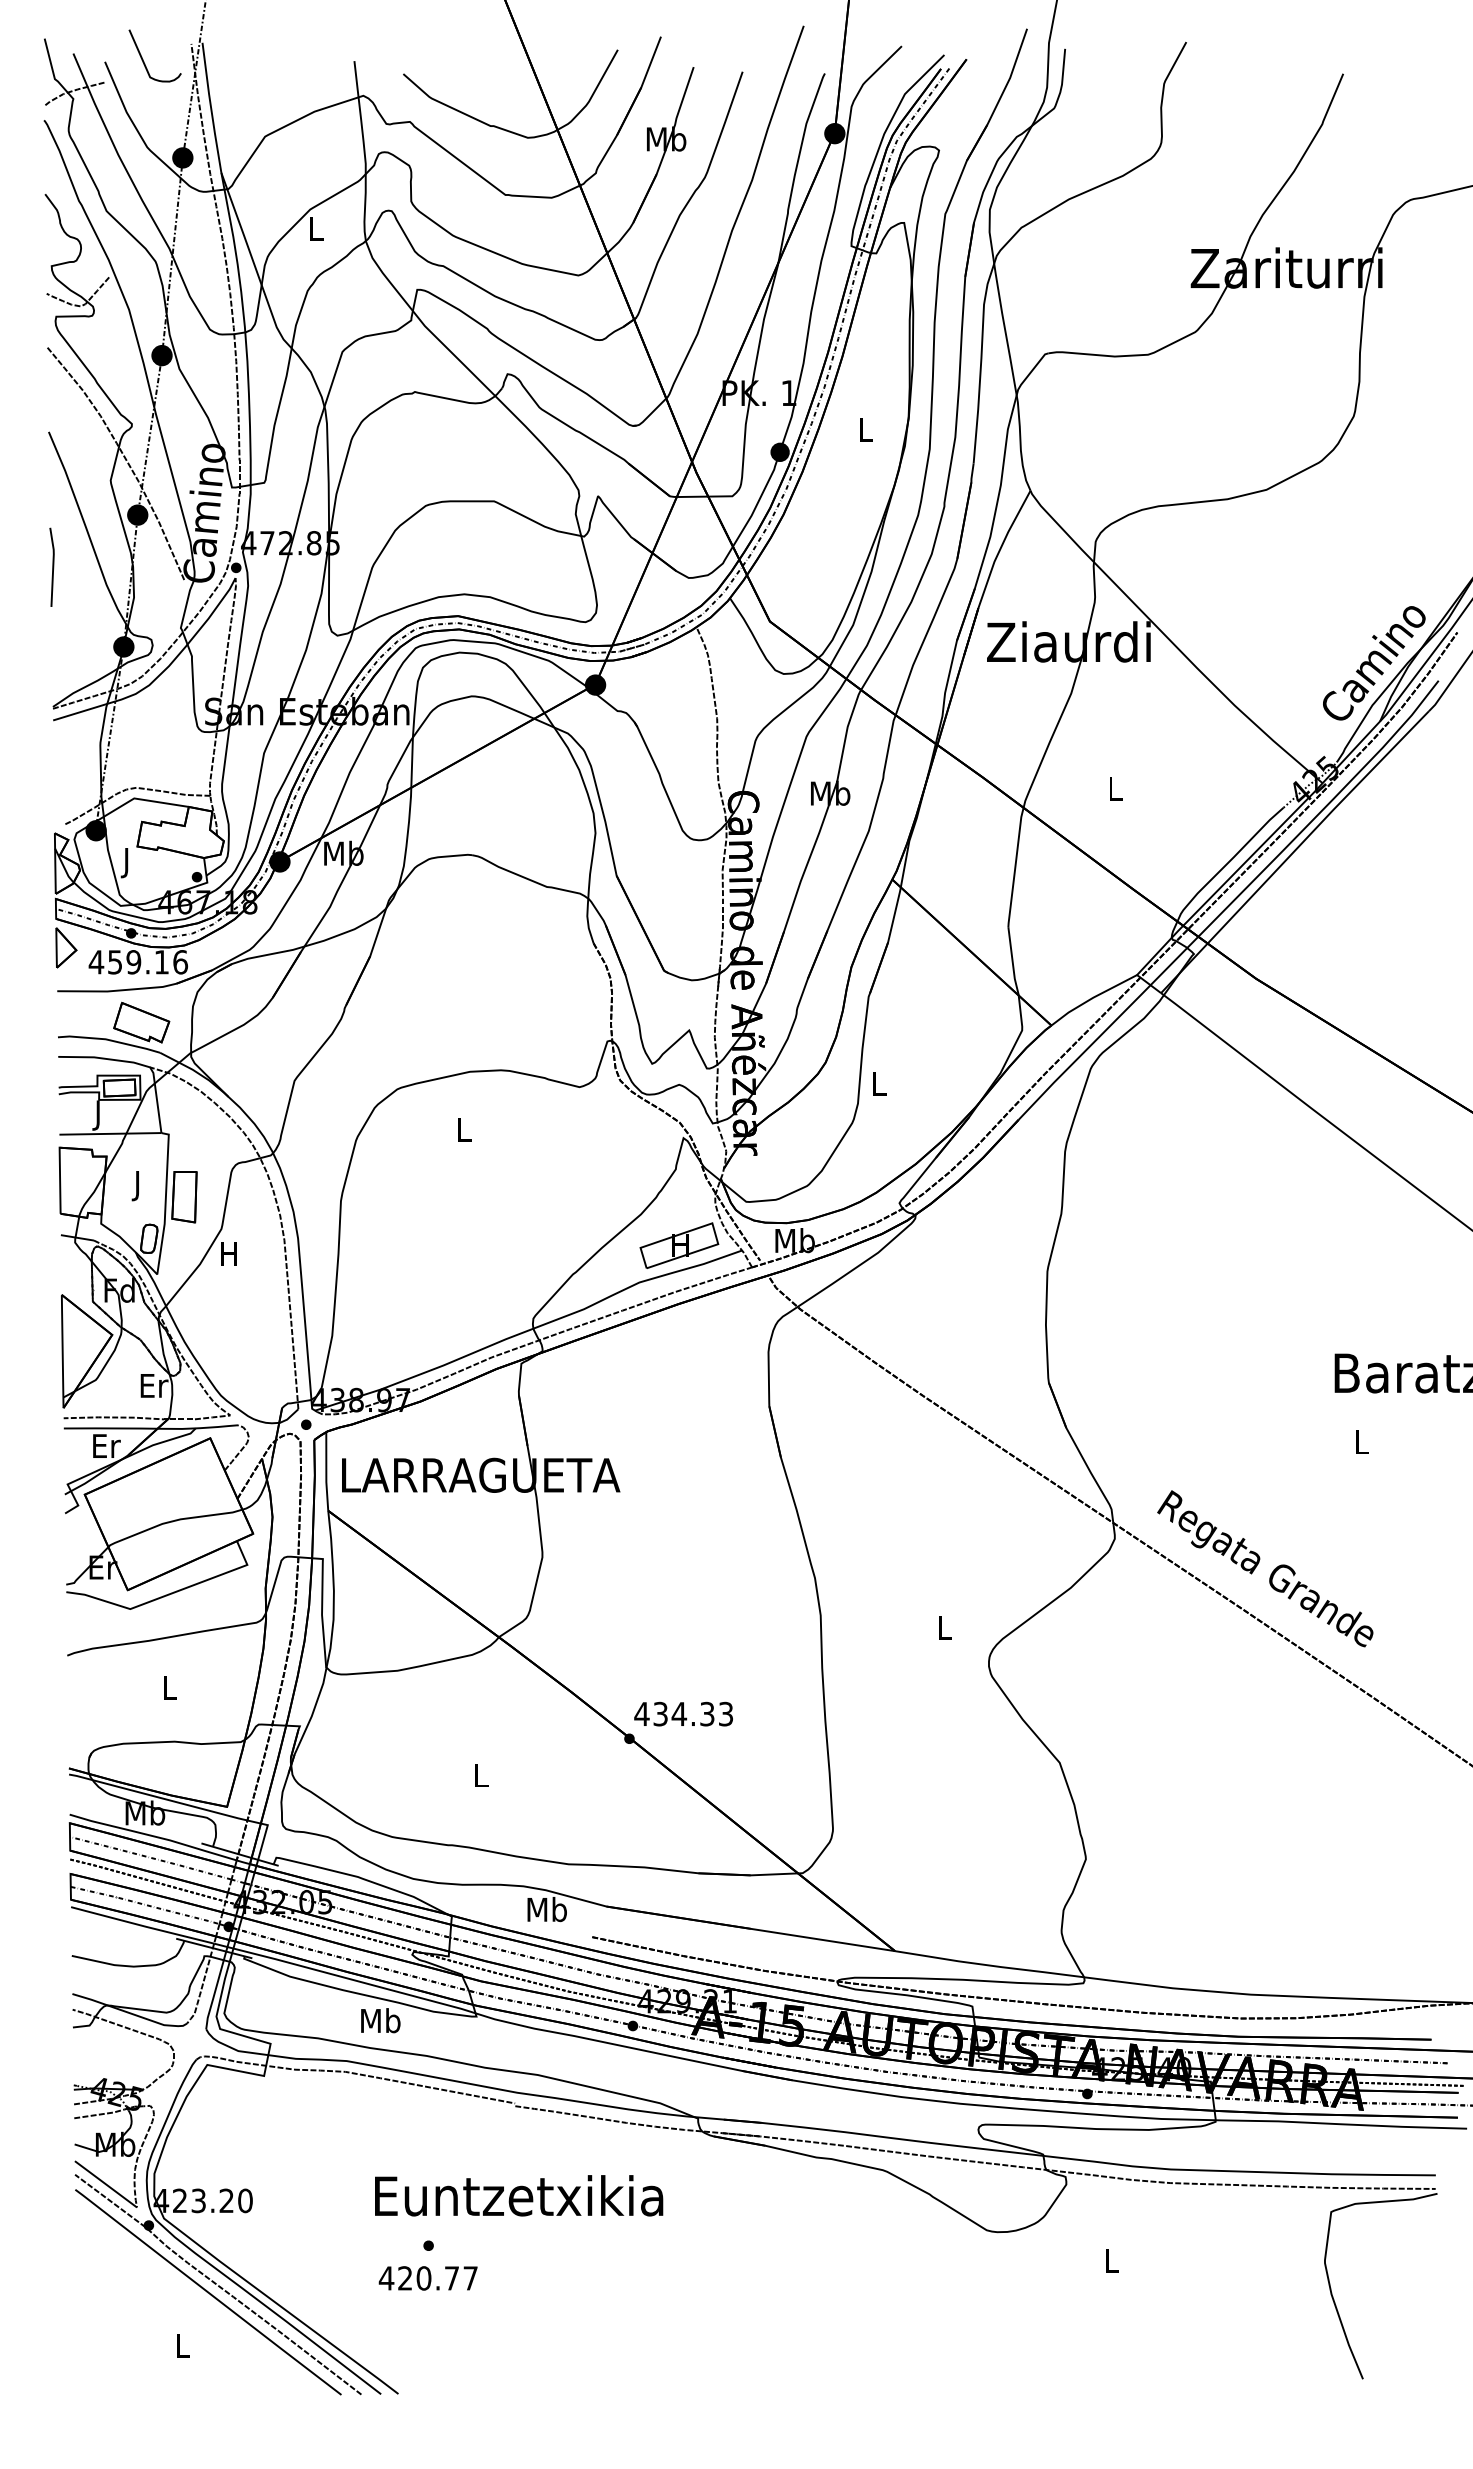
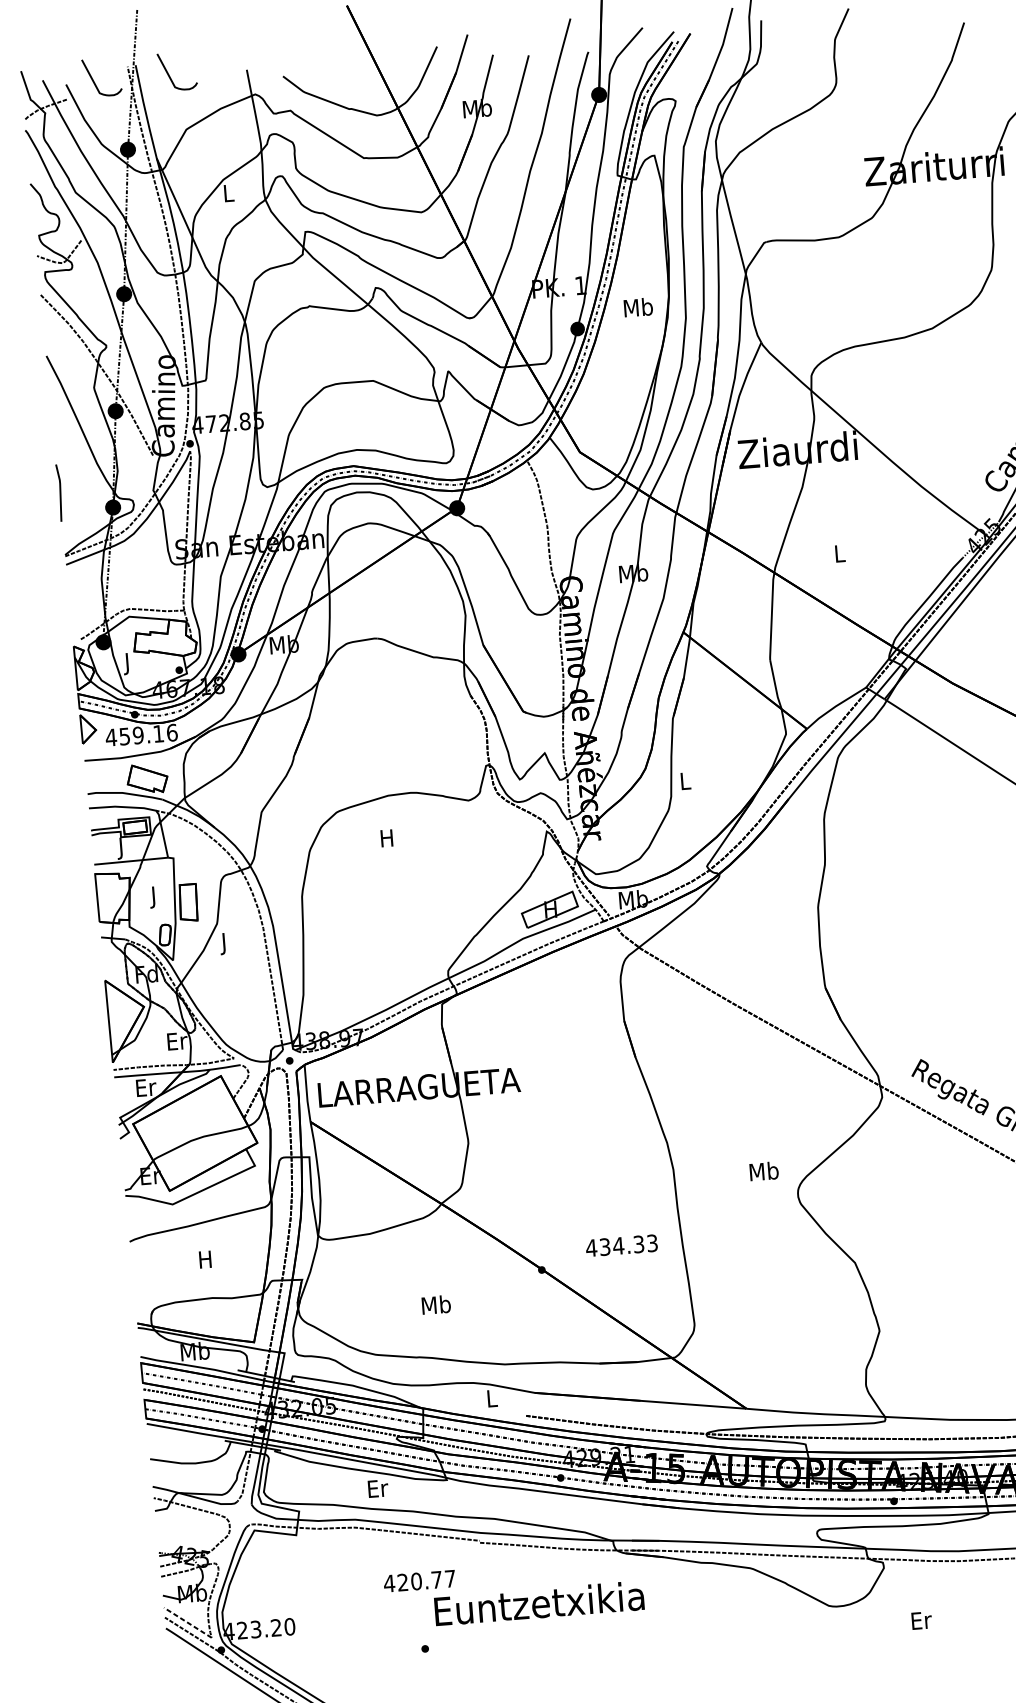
curve: (248, 61) -> (170, 76), added
text: (865, 428) -> (638, 306), L -> Mb
line: (52, 566) -> (59, 492), moved
text: (463, 1129) -> (386, 837), L -> H
text: (228, 1257) -> (223, 944), H -> J
text: (944, 1627) -> (763, 1171), L -> Mb
text: (168, 1687) -> (204, 1259), L -> H
text: (683, 1713) -> (621, 1245), moved
text: (480, 1774) -> (435, 1304), L -> Mb
text: (546, 1909) -> (491, 1398), Mb -> L
text: (380, 2020) -> (377, 1488), Mb -> Er
line: (105, 2183) -> (187, 1622), solid -> dashed
text: (519, 2195) -> (539, 1603), moved
text: (1112, 2260) -> (921, 1620), L -> Er
text: (427, 2278) -> (419, 1581), moved

